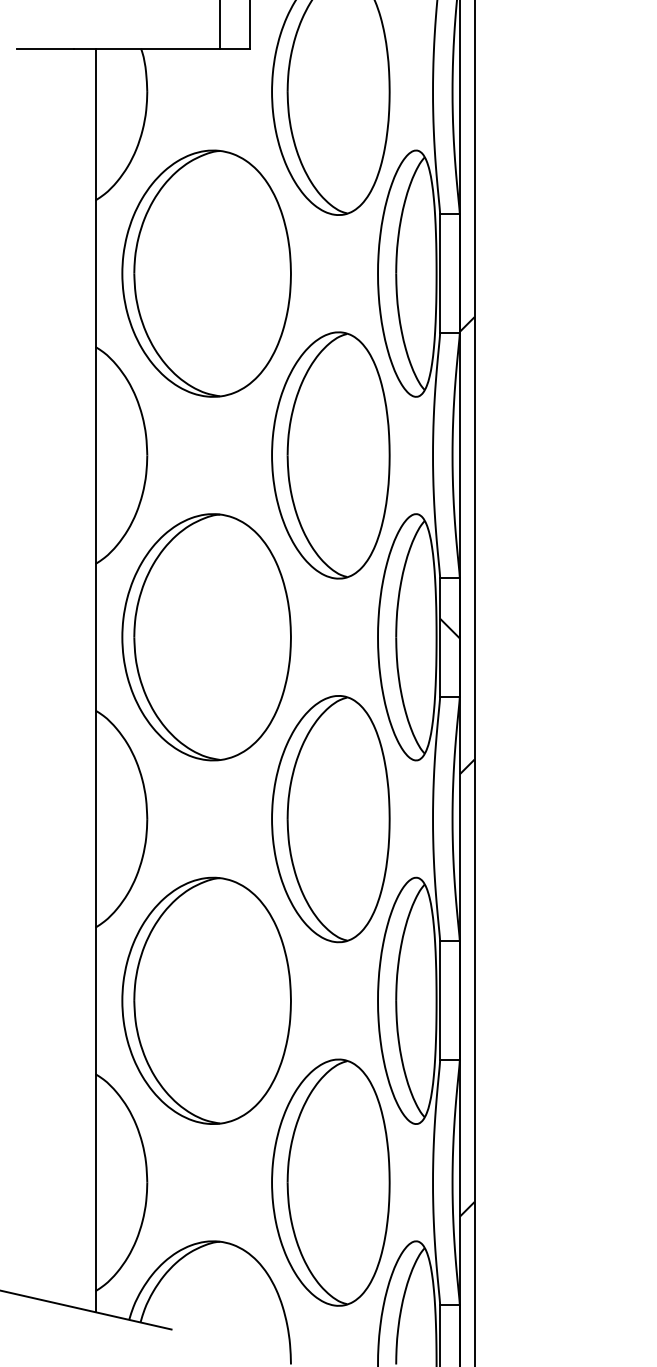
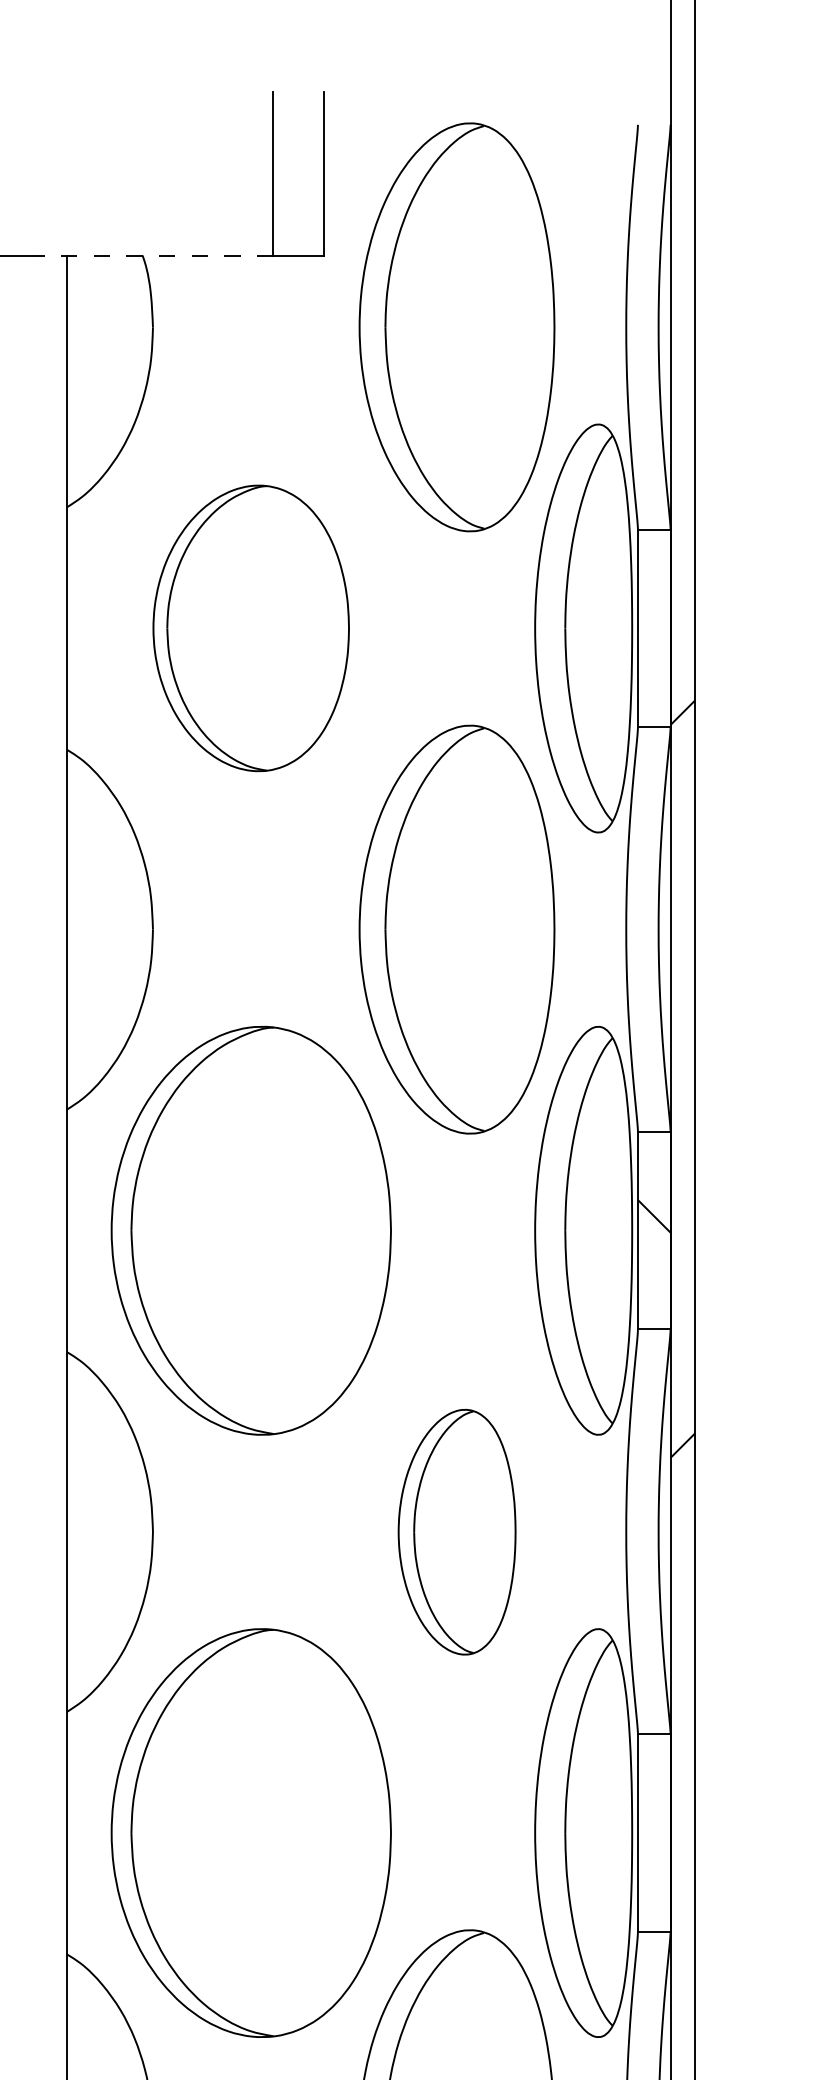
line: (146, 48) -> (151, 255), solid -> dashed
part: (206, 273) -> (251, 628), size x0.7
part: (330, 819) -> (456, 1532), size x0.6

